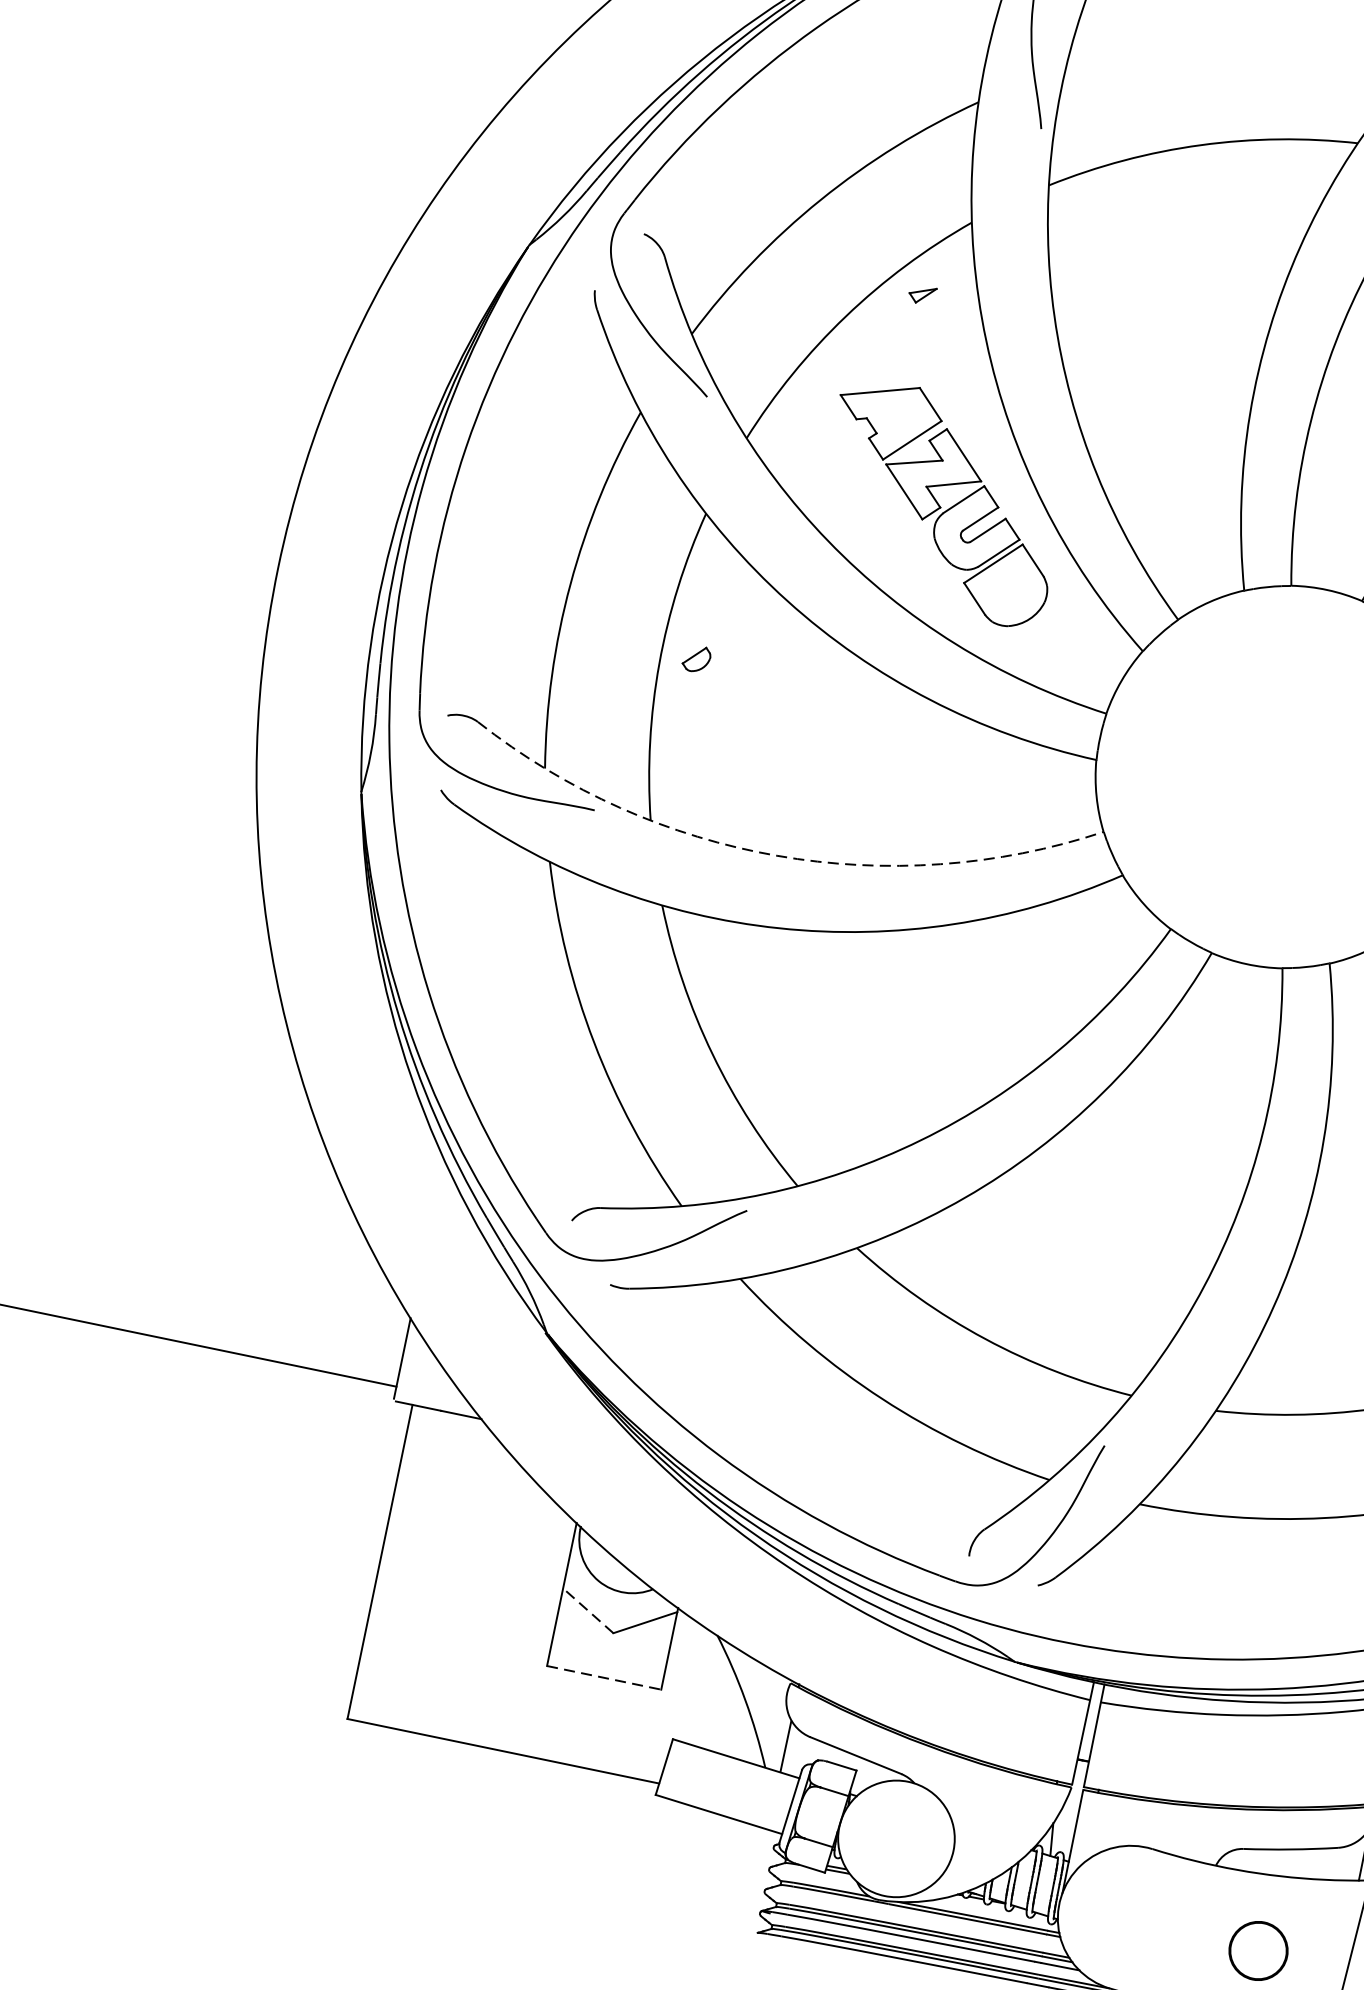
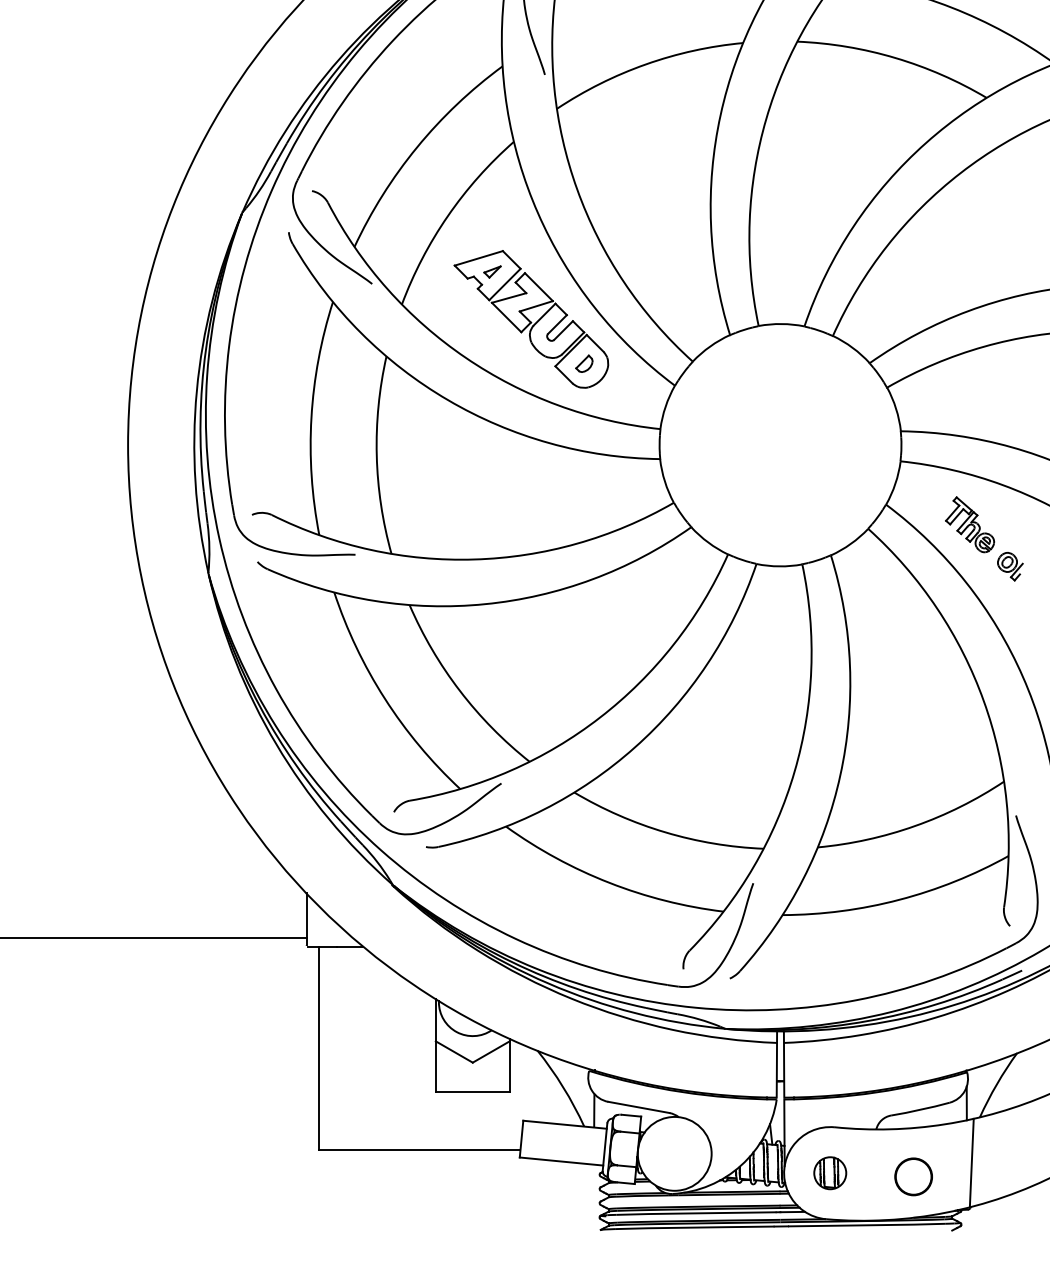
part: (922, 294) -> (492, 271), moved
part: (697, 658) -> (584, 363), moved
arc: (777, 855) -> (474, 559), dashed -> solid
line: (587, 1609) -> (453, 1051), dashed -> solid
line: (603, 1677) -> (472, 1091), dashed -> solid
part: (1131, 1919) -> (830, 1173), added

